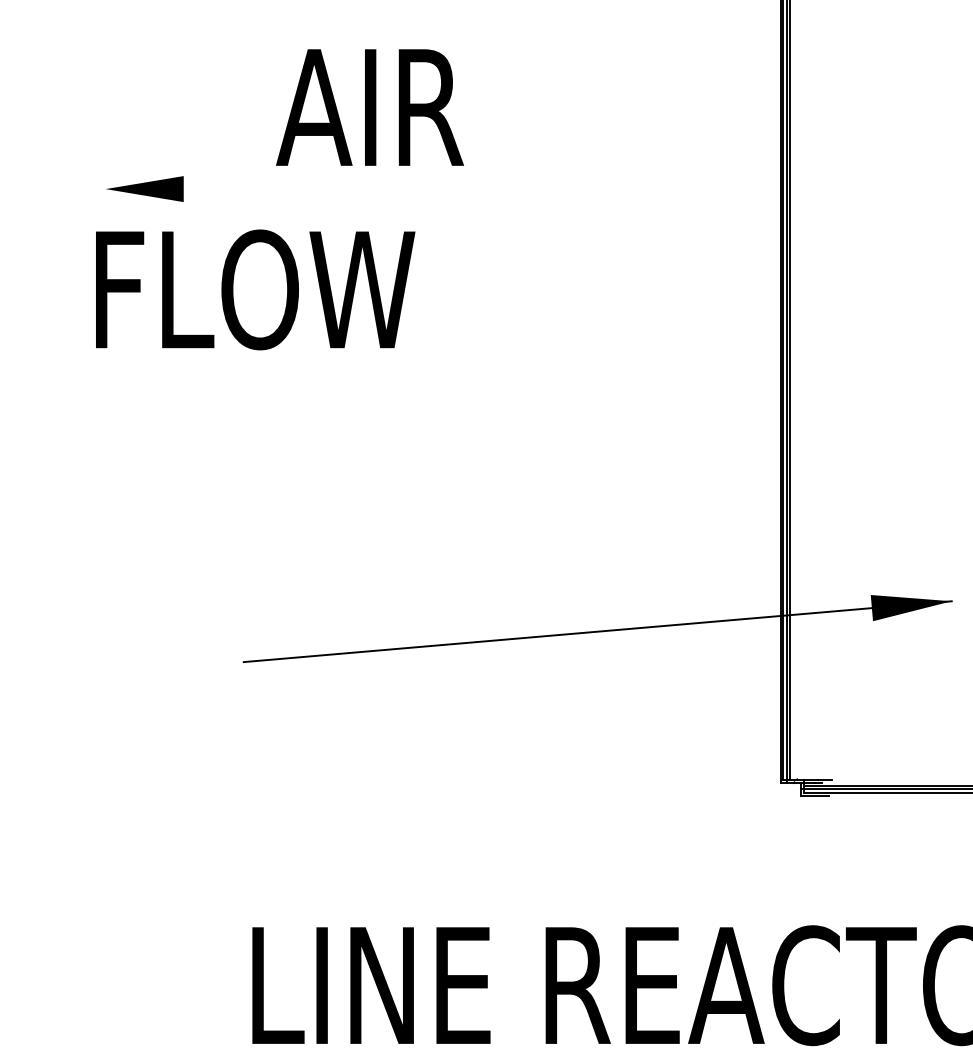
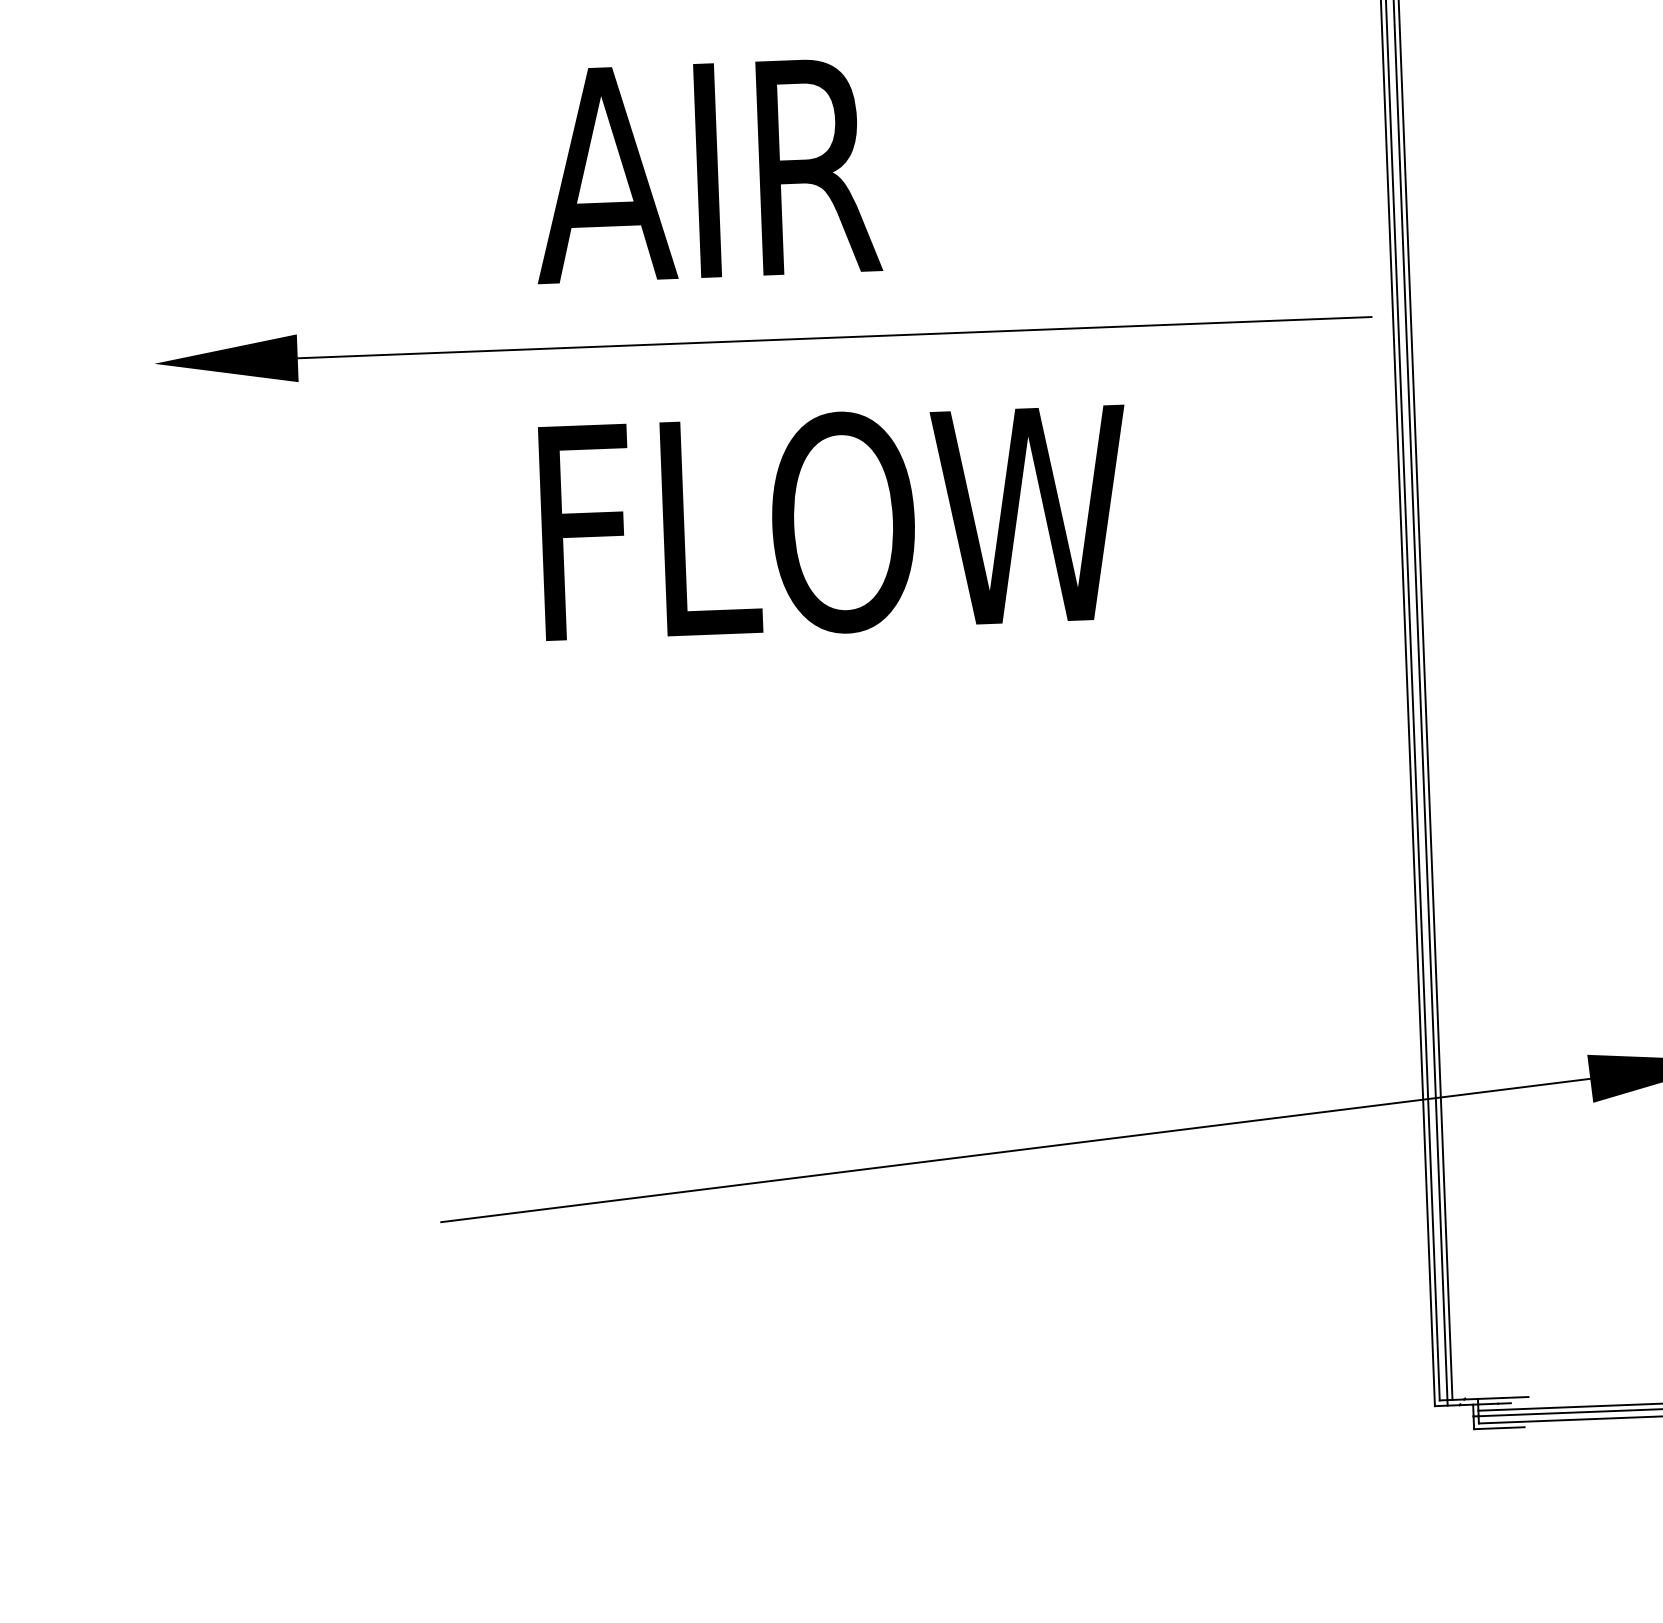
text: (369, 107) -> (705, 170), moved
line: (475, 189) -> (833, 338), added
text: (255, 289) -> (834, 522), moved

